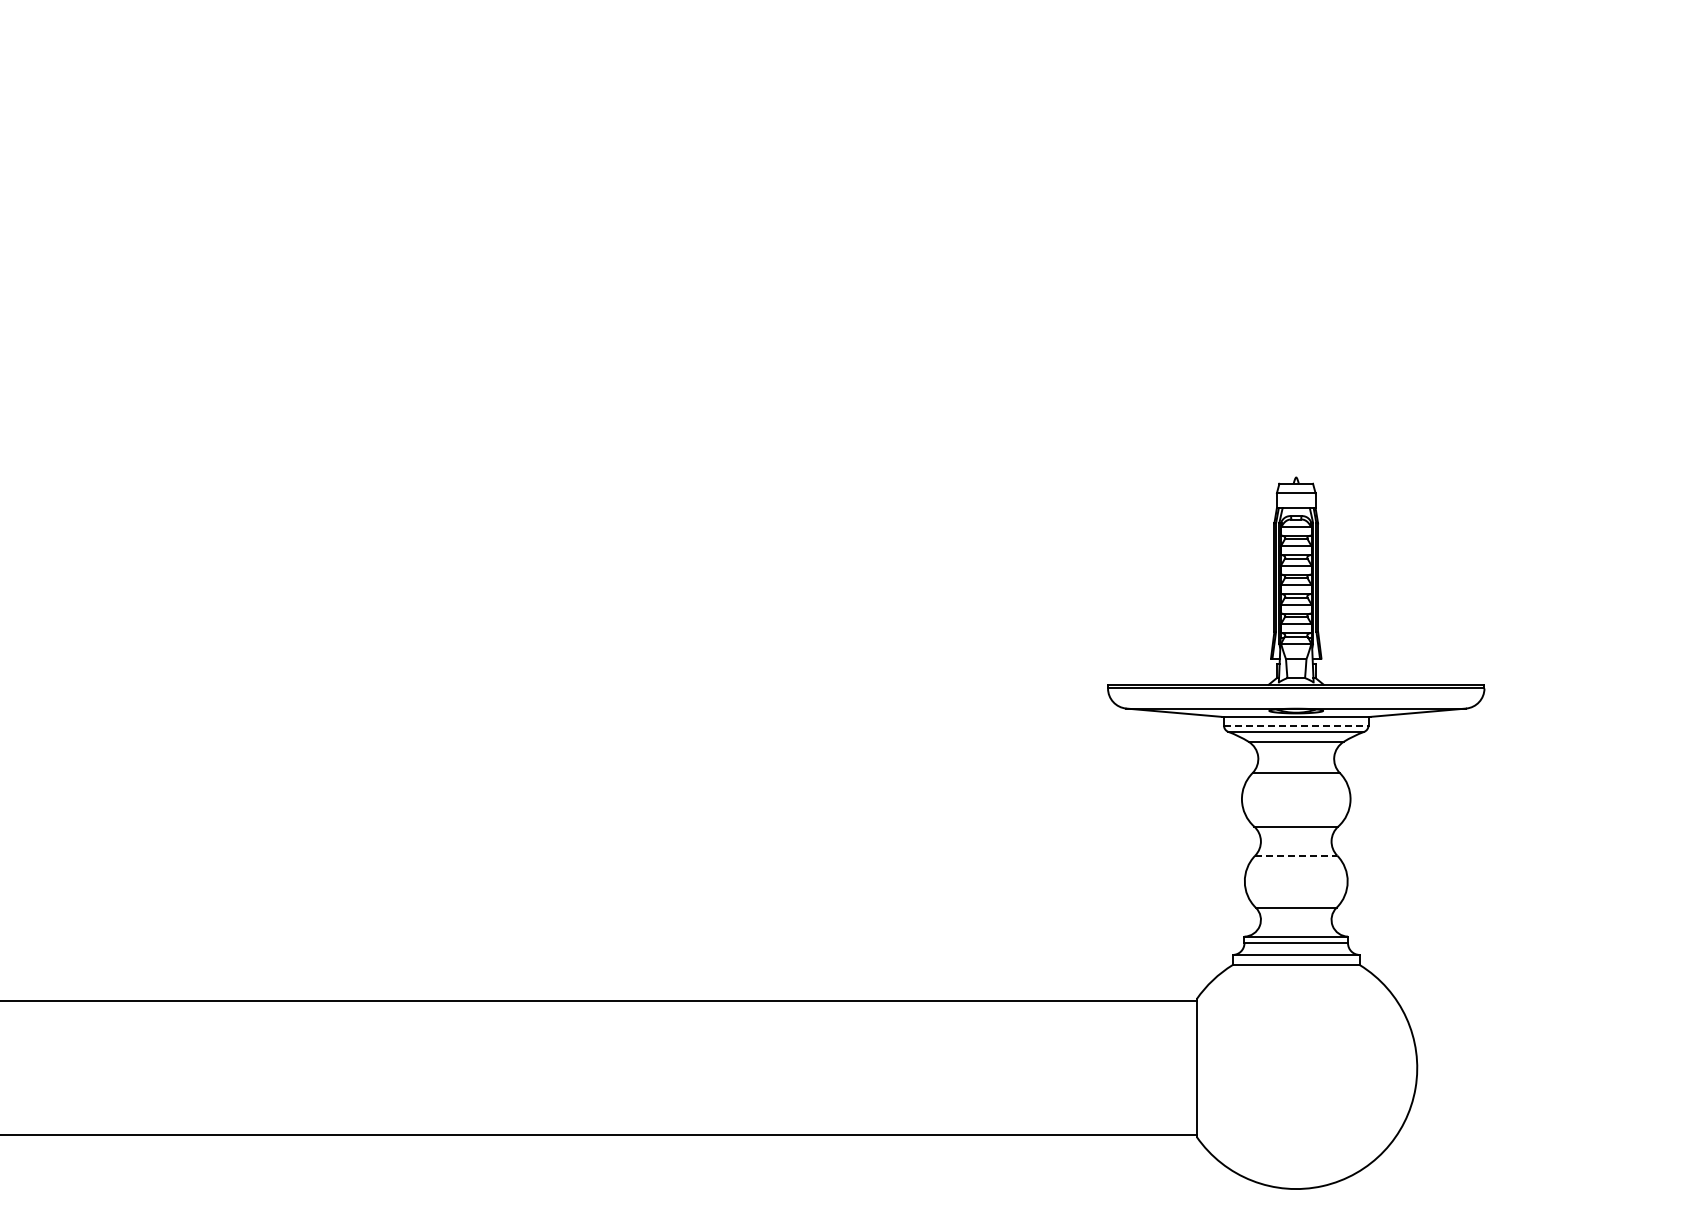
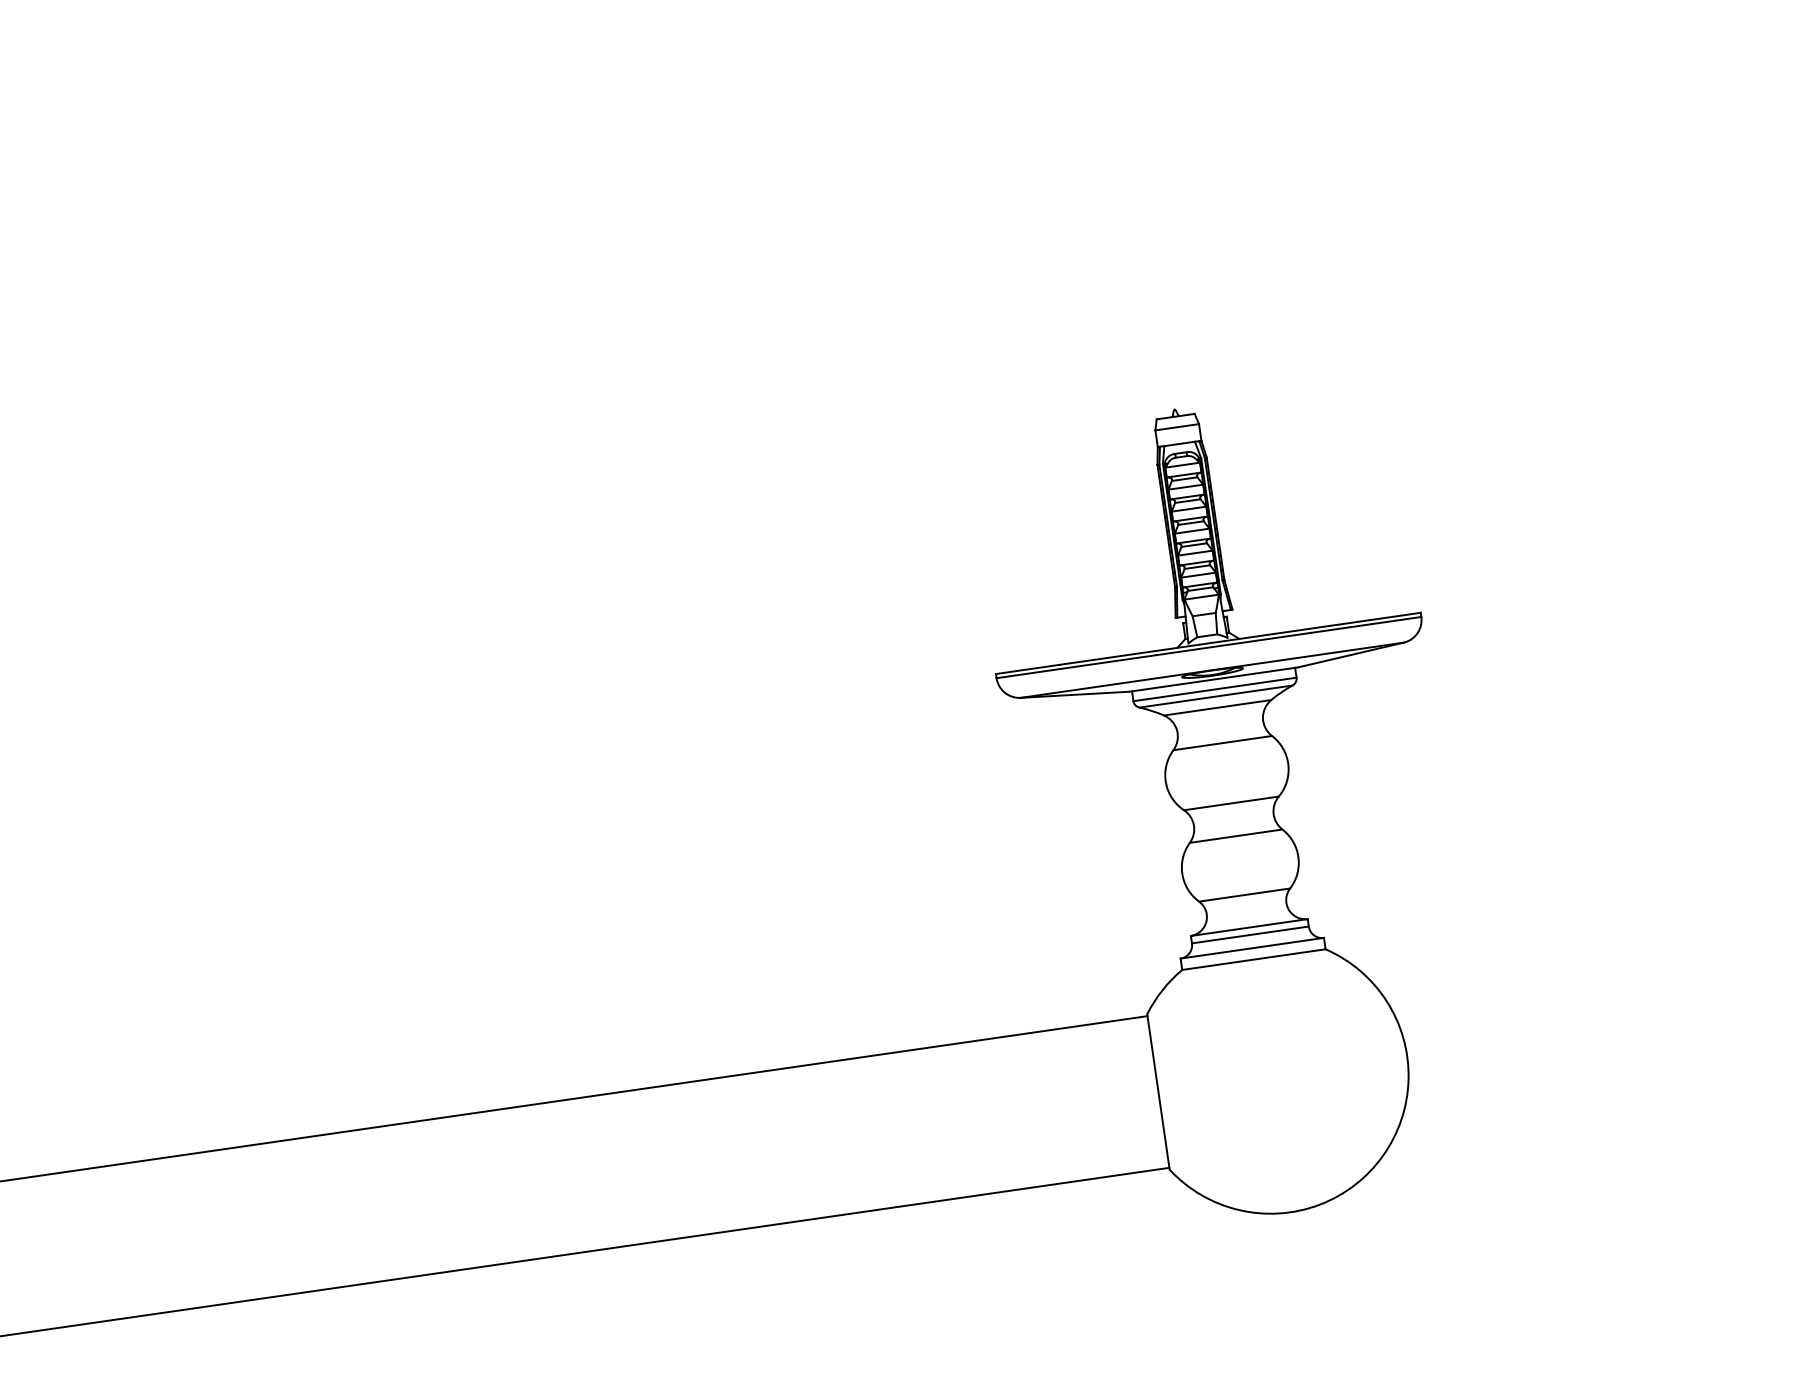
line: (1296, 725) -> (1215, 689), dashed -> solid
line: (1296, 855) -> (1236, 835), dashed -> solid

